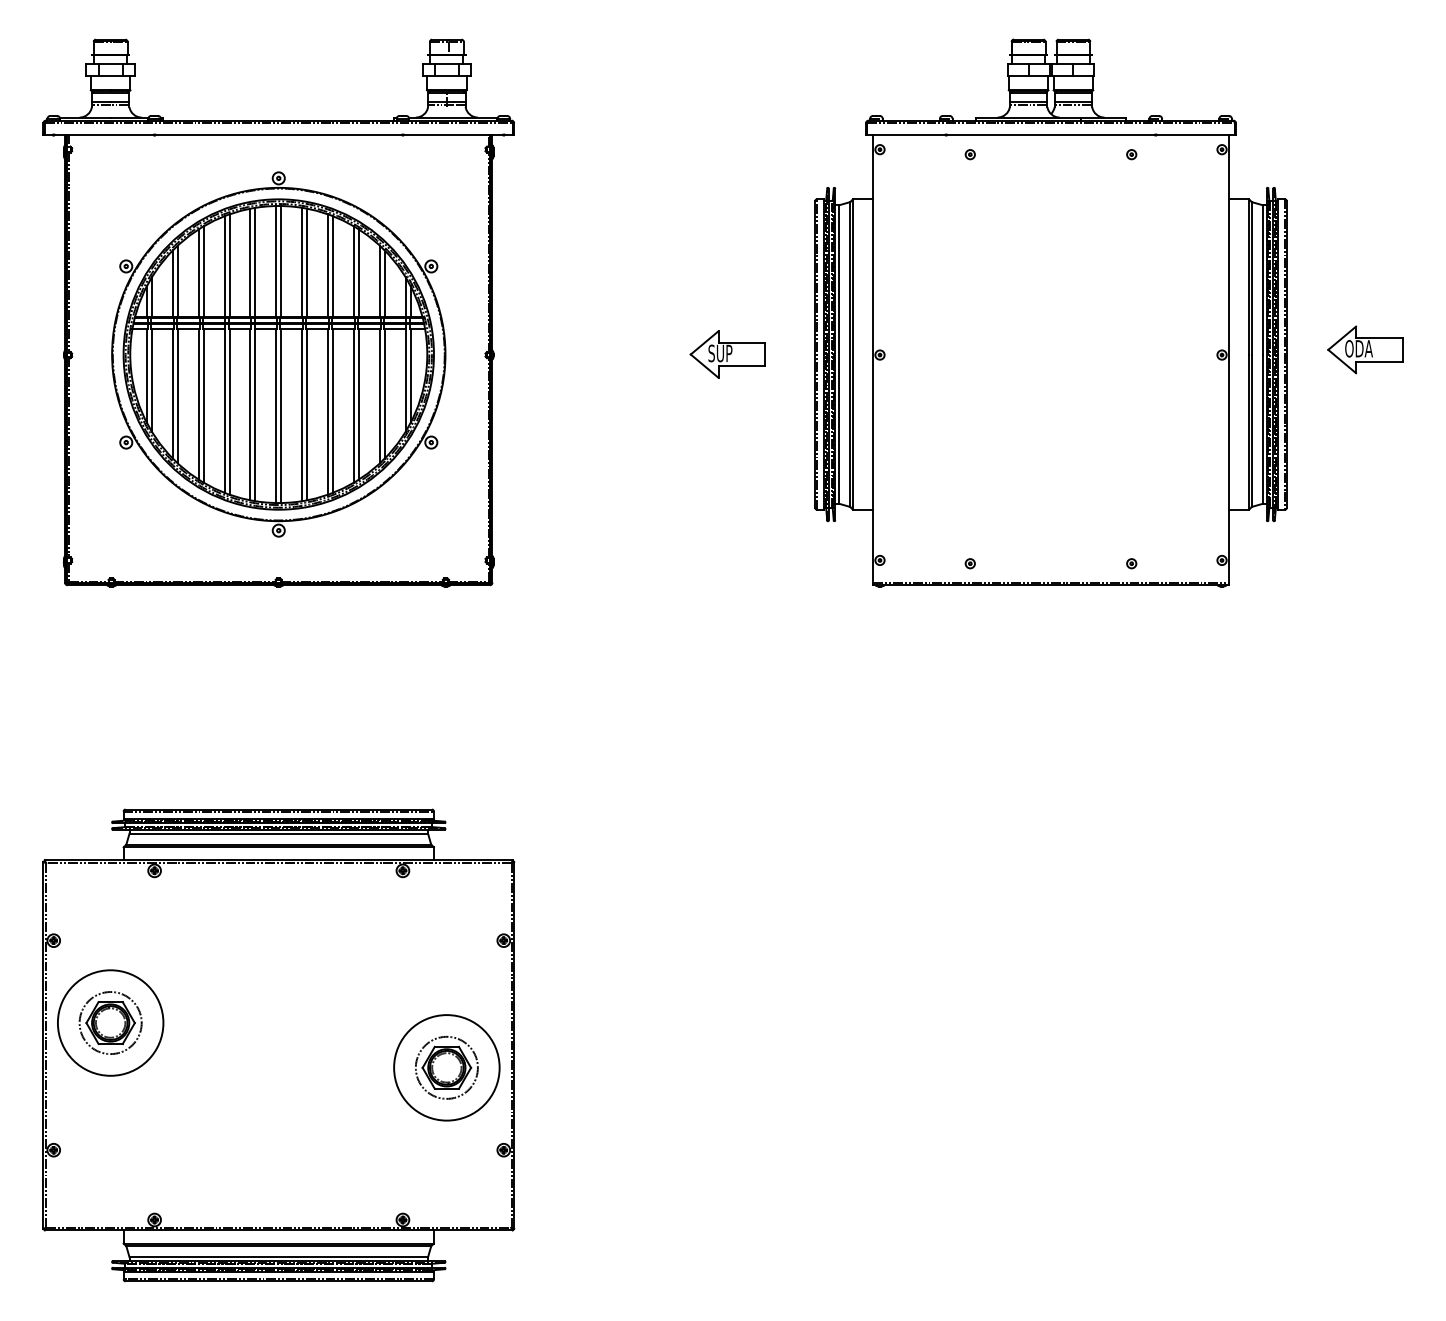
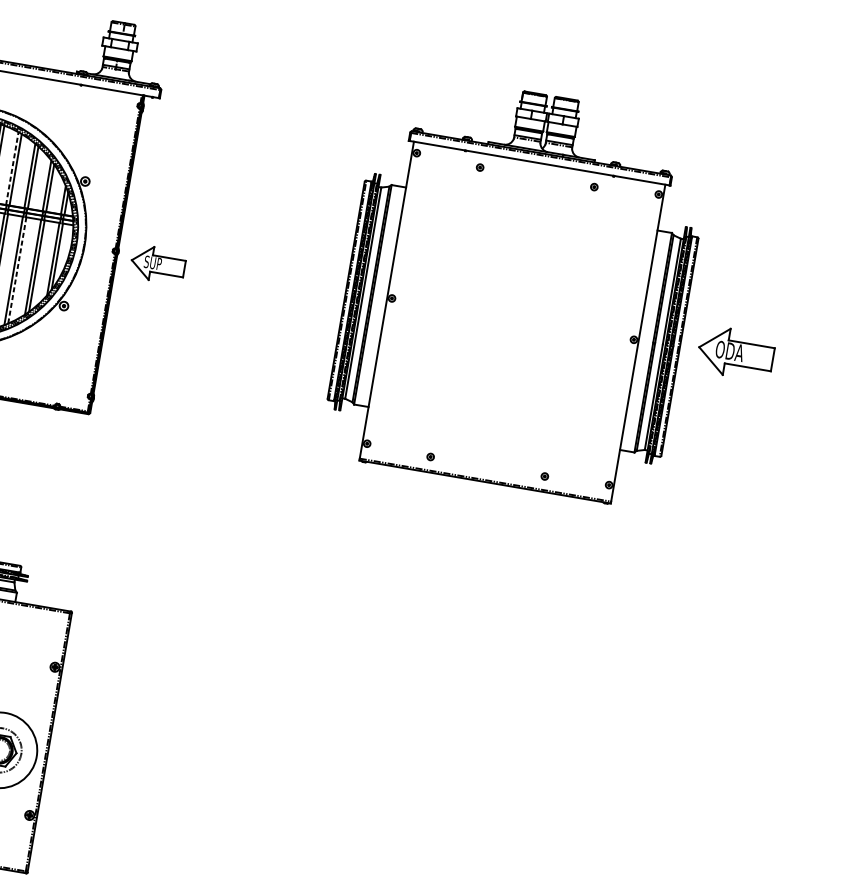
line: (328, 265) -> (12, 168), solid -> dashed
part: (1365, 349) -> (736, 353), size x1.4
part: (727, 354) -> (157, 264), moved
line: (358, 405) -> (16, 271), solid -> dashed

